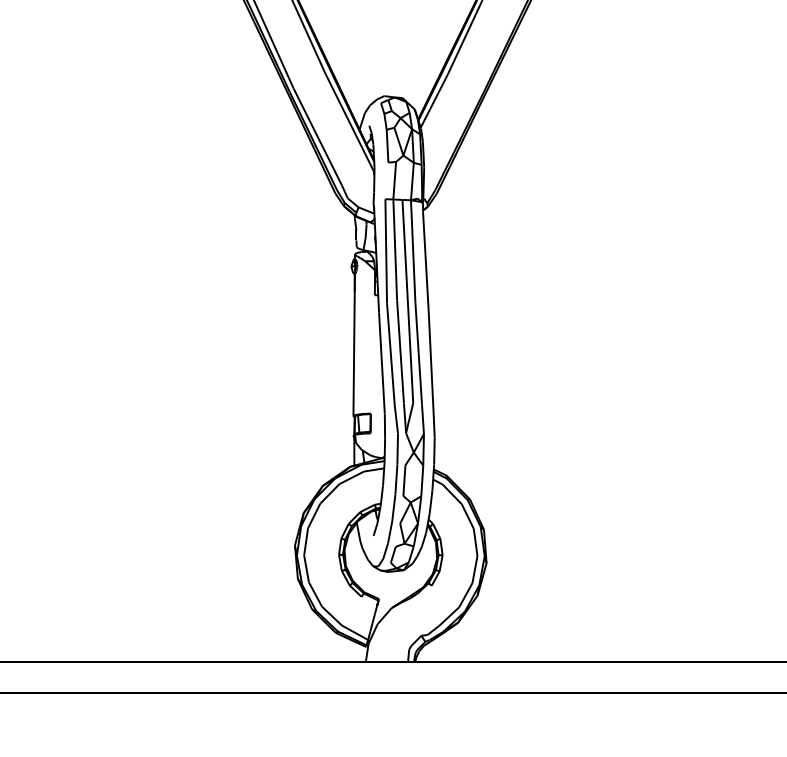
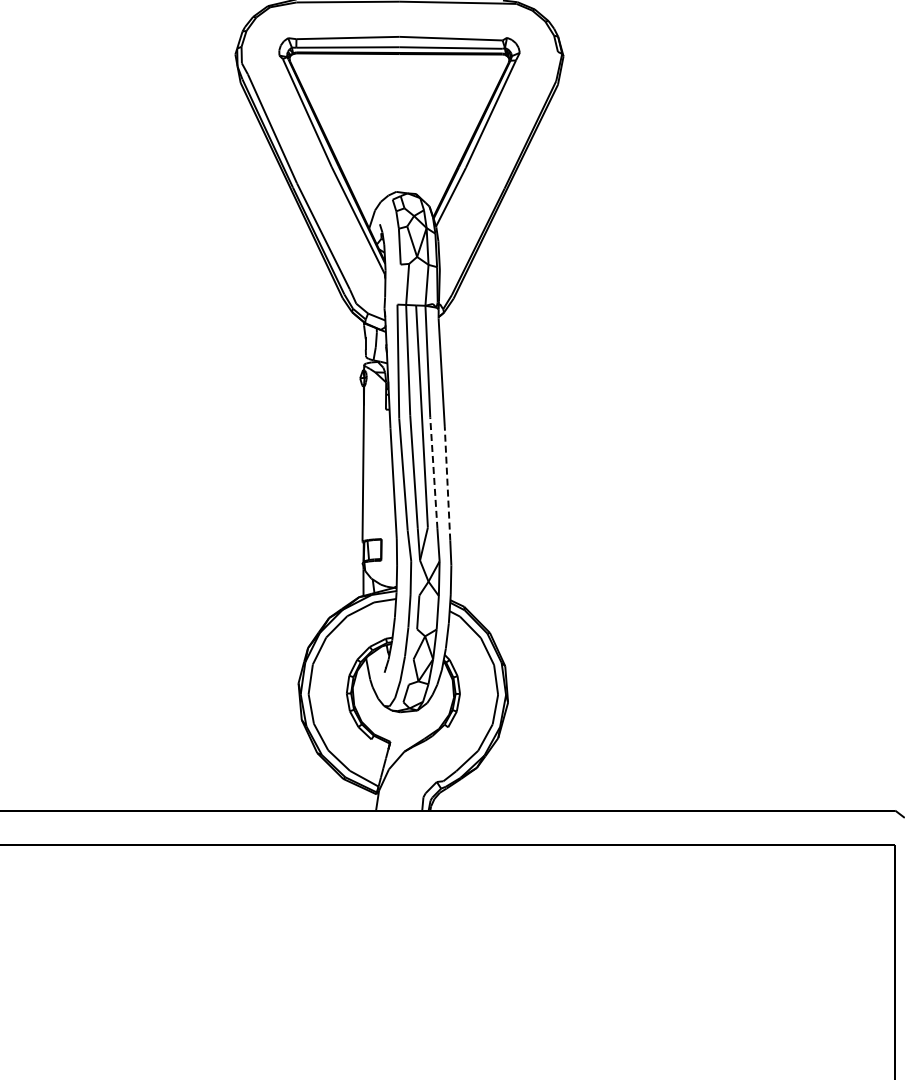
line: (418, 353) -> (433, 473), solid -> dashed
line: (431, 362) -> (447, 483), solid -> dashed

